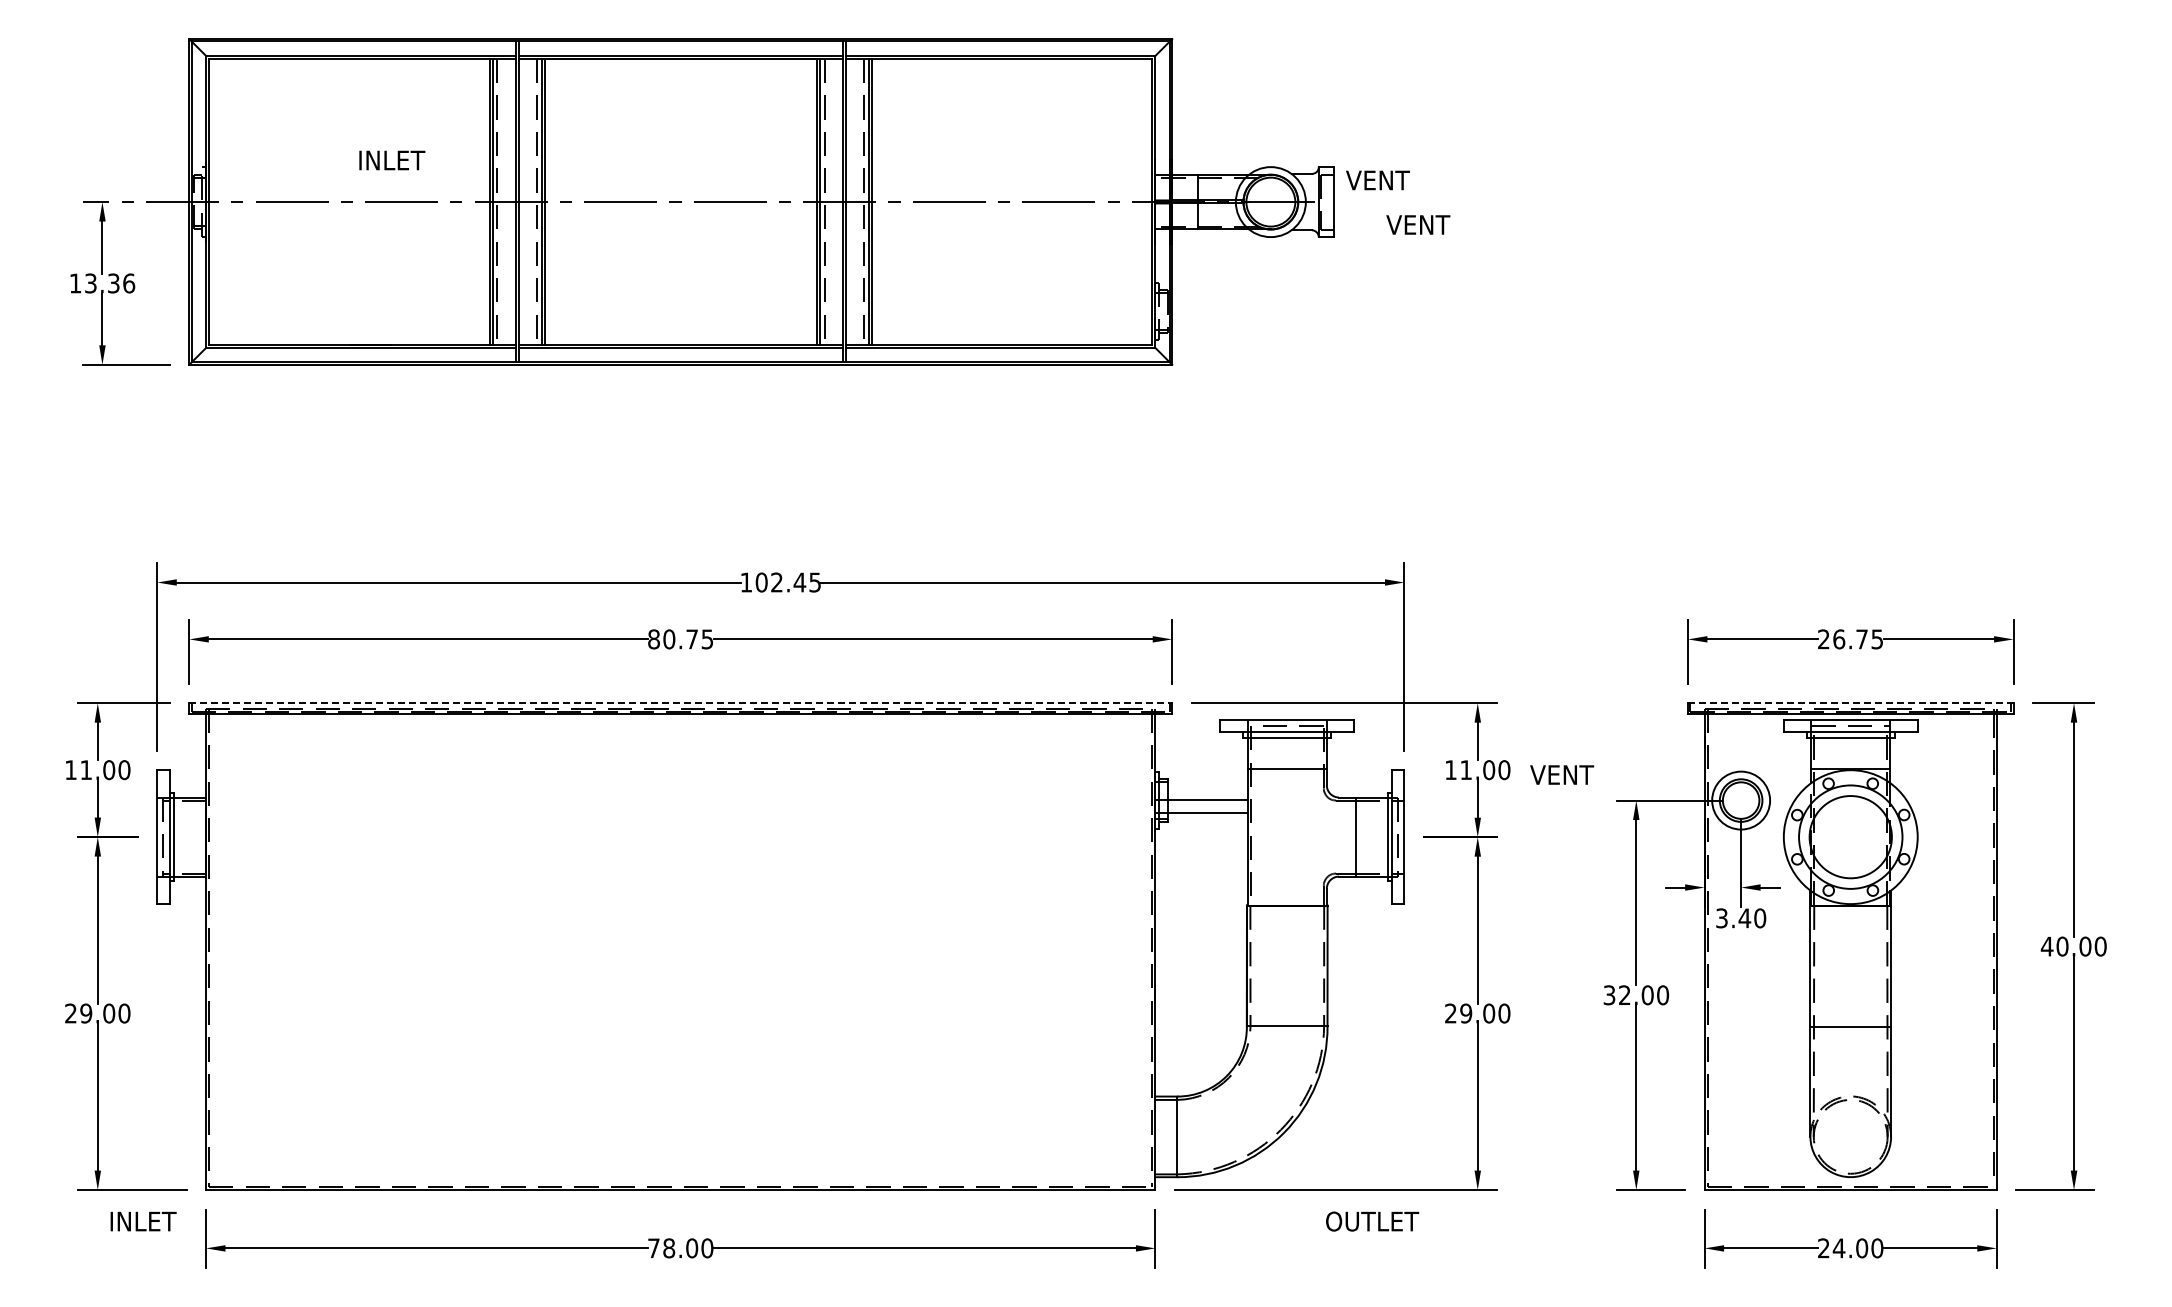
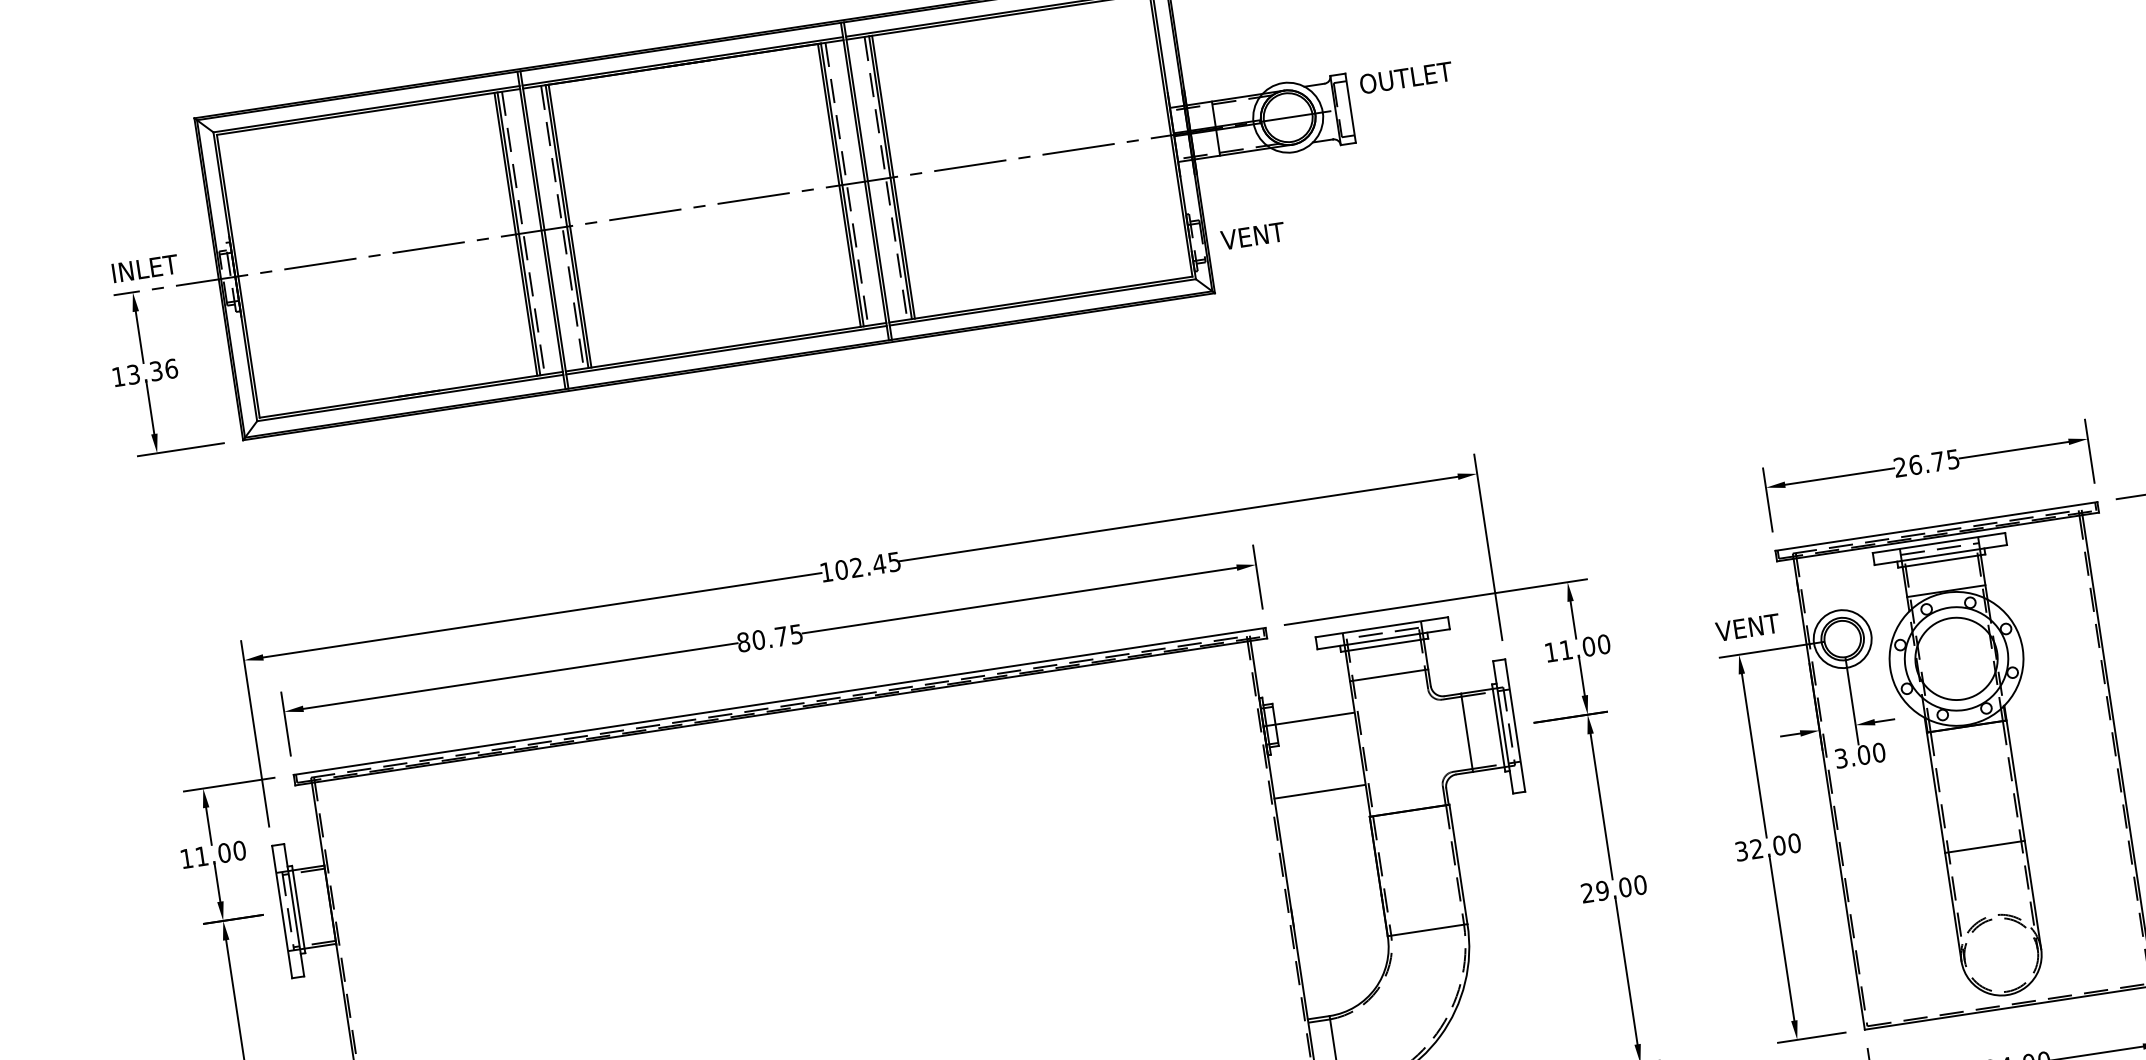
text: (392, 160) -> (145, 268), moved
text: (1393, 180) -> (1406, 77), VENT -> OUTLET
text: (1418, 224) -> (1253, 235), moved
line: (681, 703) -> (780, 701), dashed -> solid
line: (1850, 703) -> (1936, 526), dashed -> solid
text: (1562, 774) -> (1748, 627), moved
line: (1200, 813) -> (1319, 792), moved
text: (1744, 918) -> (1863, 755), 3.40 -> 3.00

